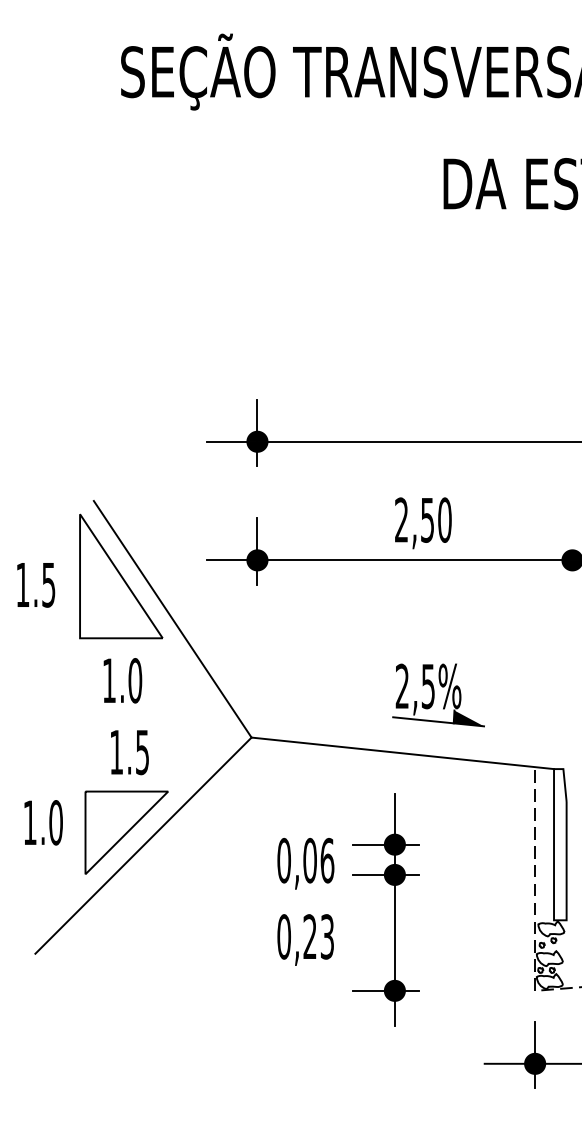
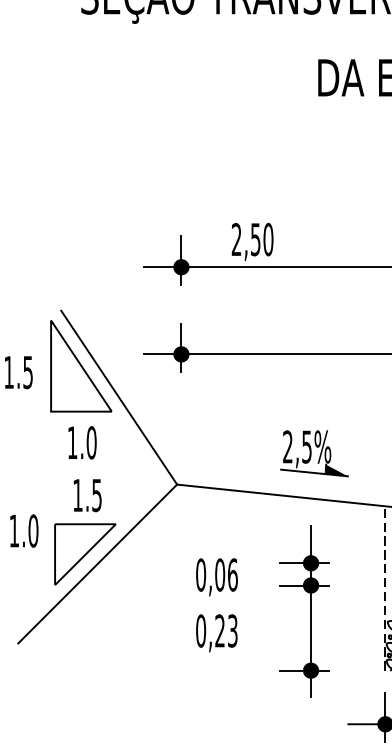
text: (423, 523) -> (252, 242), moved
text: (43, 822) -> (24, 530), moved
part: (394, 909) -> (310, 610), moved

